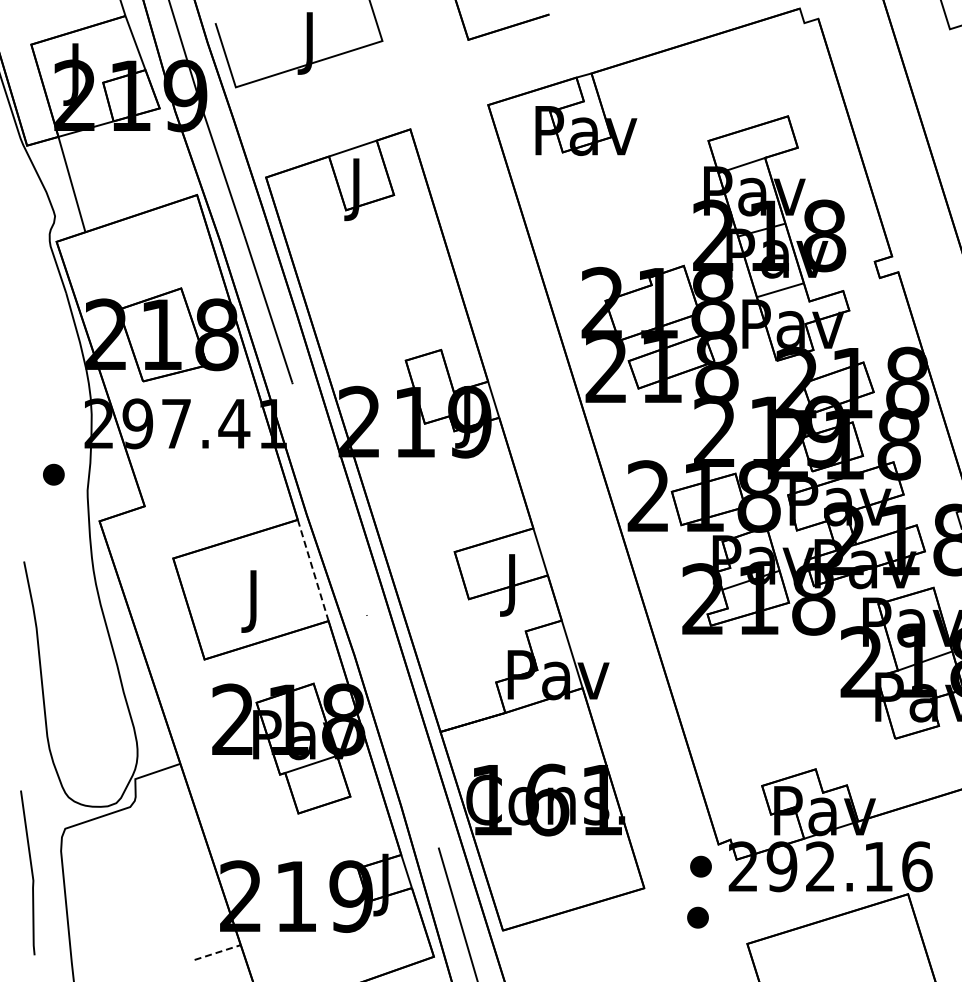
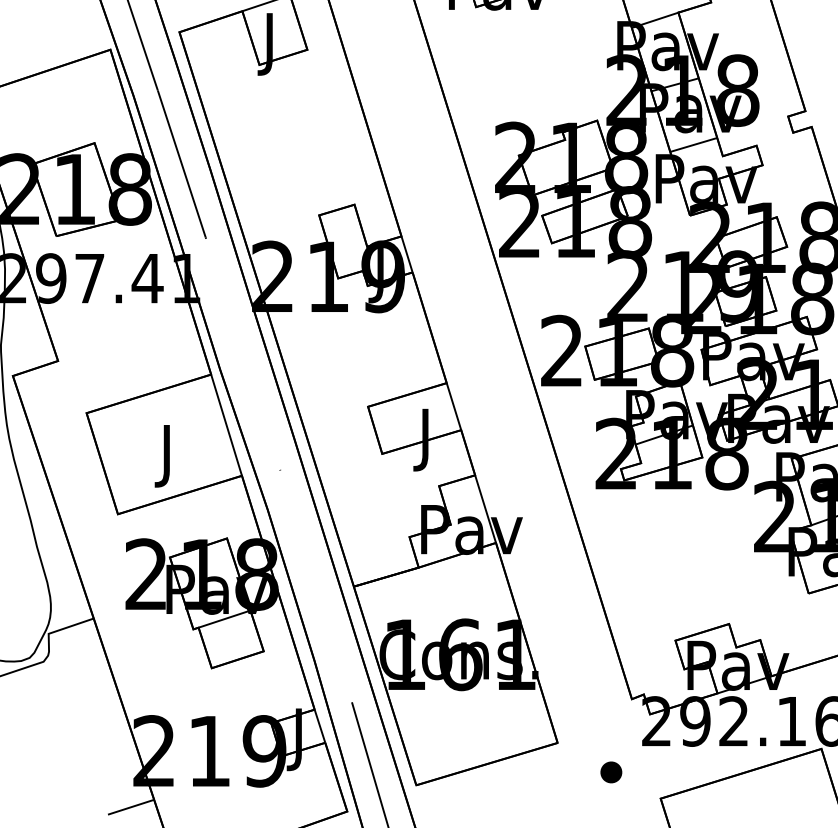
line: (313, 570) -> (226, 425), dashed -> solid
part: (700, 866) -> (613, 721), removed
line: (218, 952) -> (131, 807), dashed -> solid

